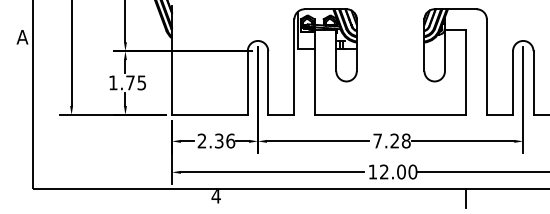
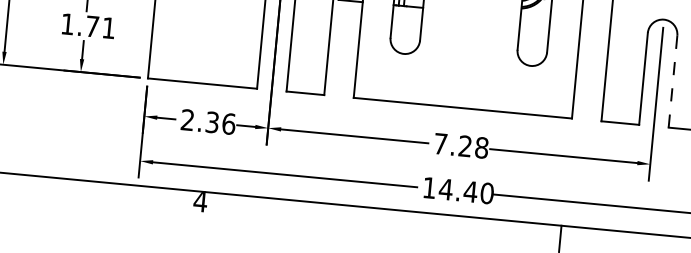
text: (141, 82) -> (108, 27), 1.75 -> 1.71
line: (533, 83) -> (672, 82), solid -> dashed
text: (392, 171) -> (457, 189), 12.00 -> 14.40

